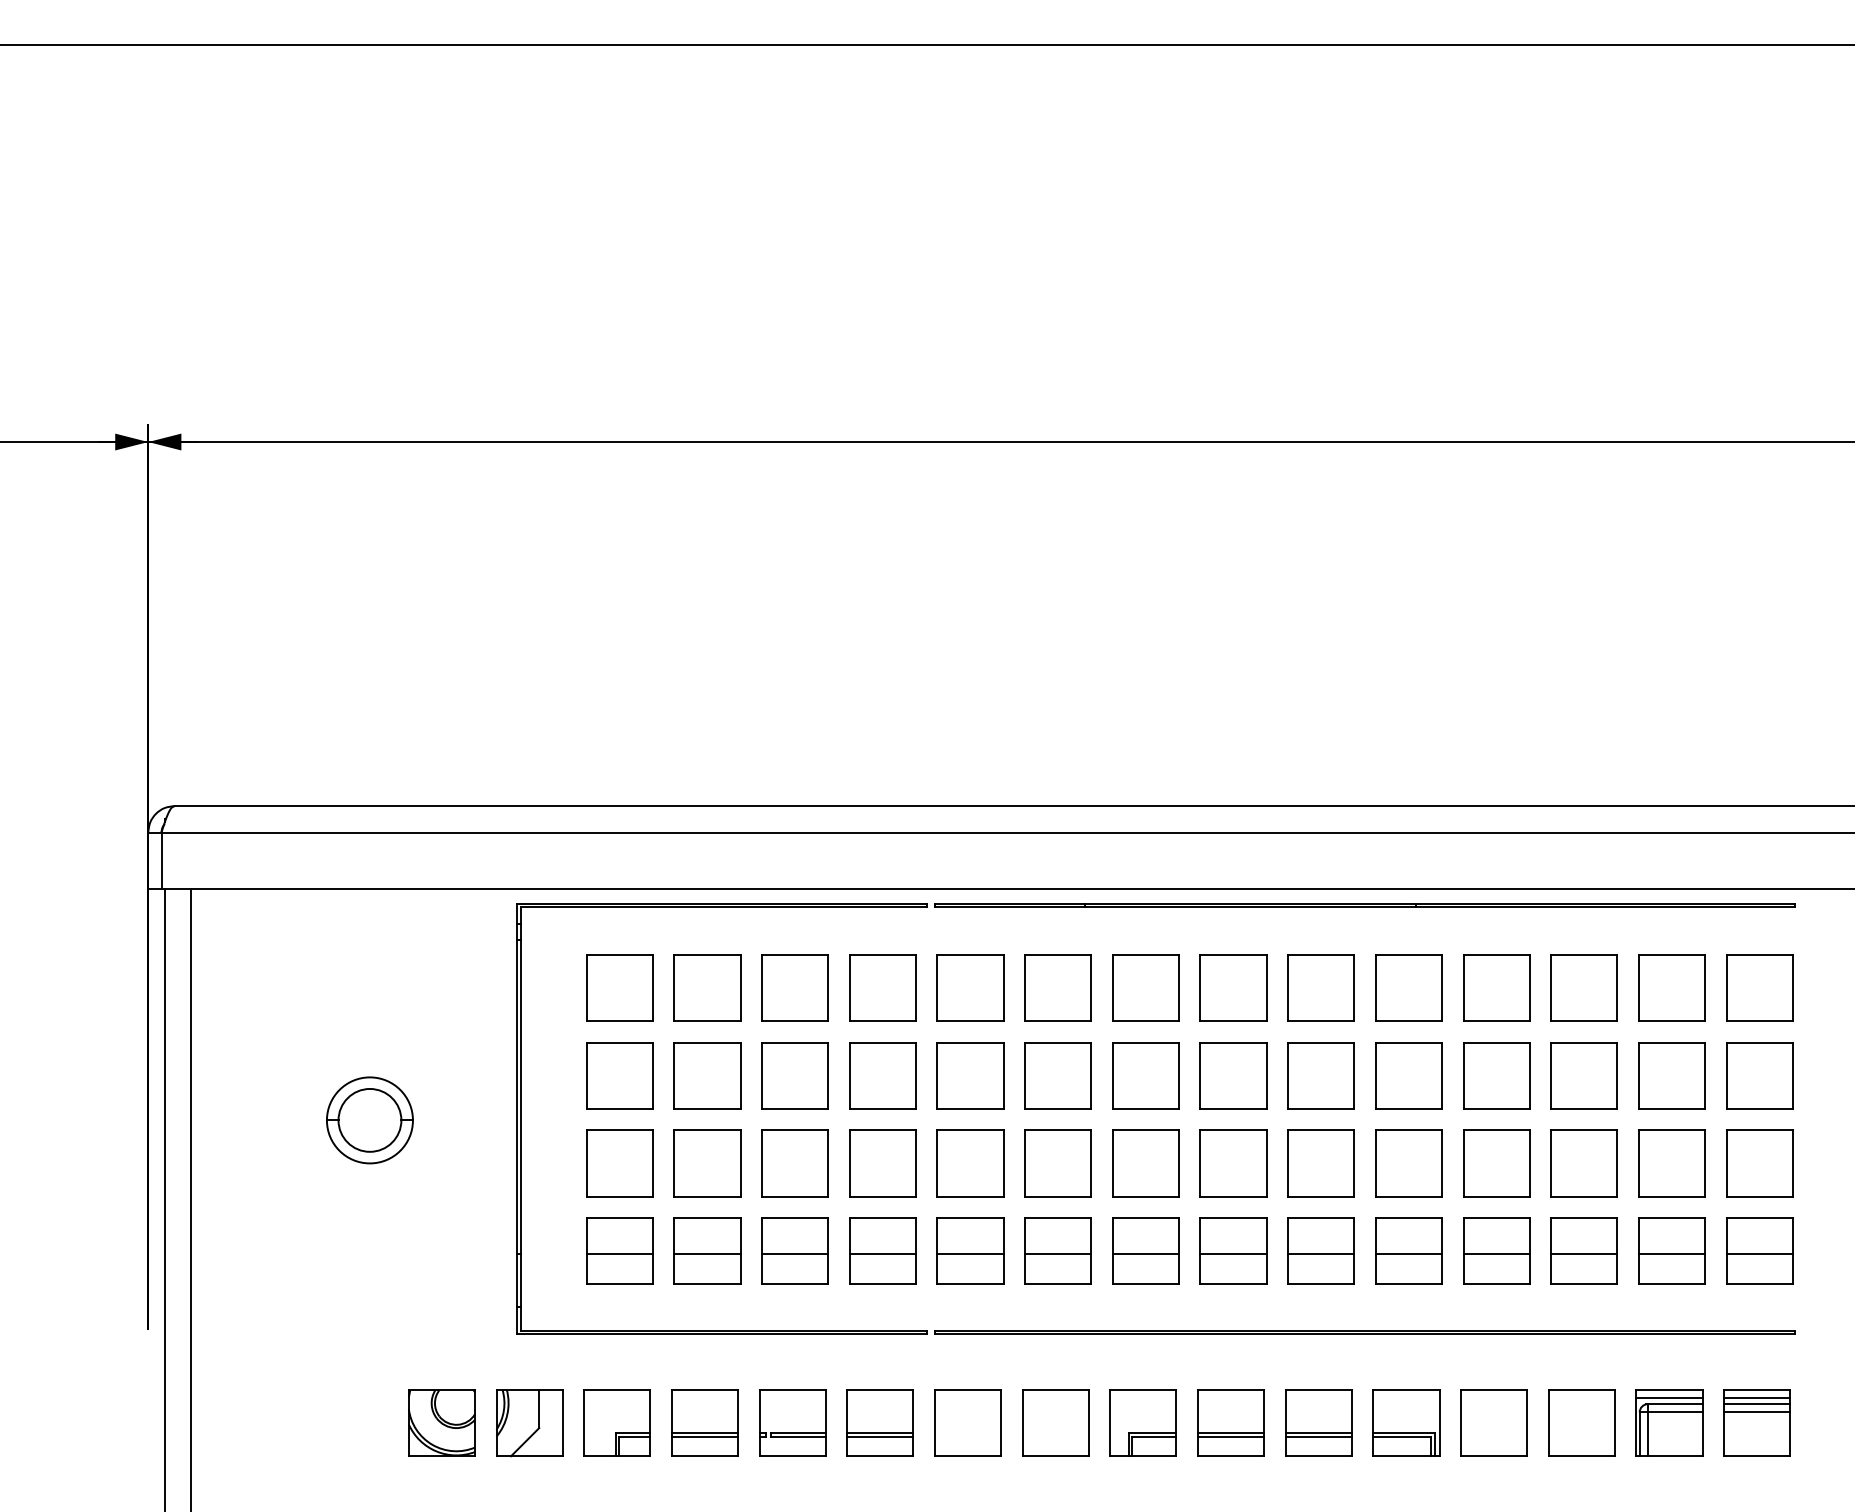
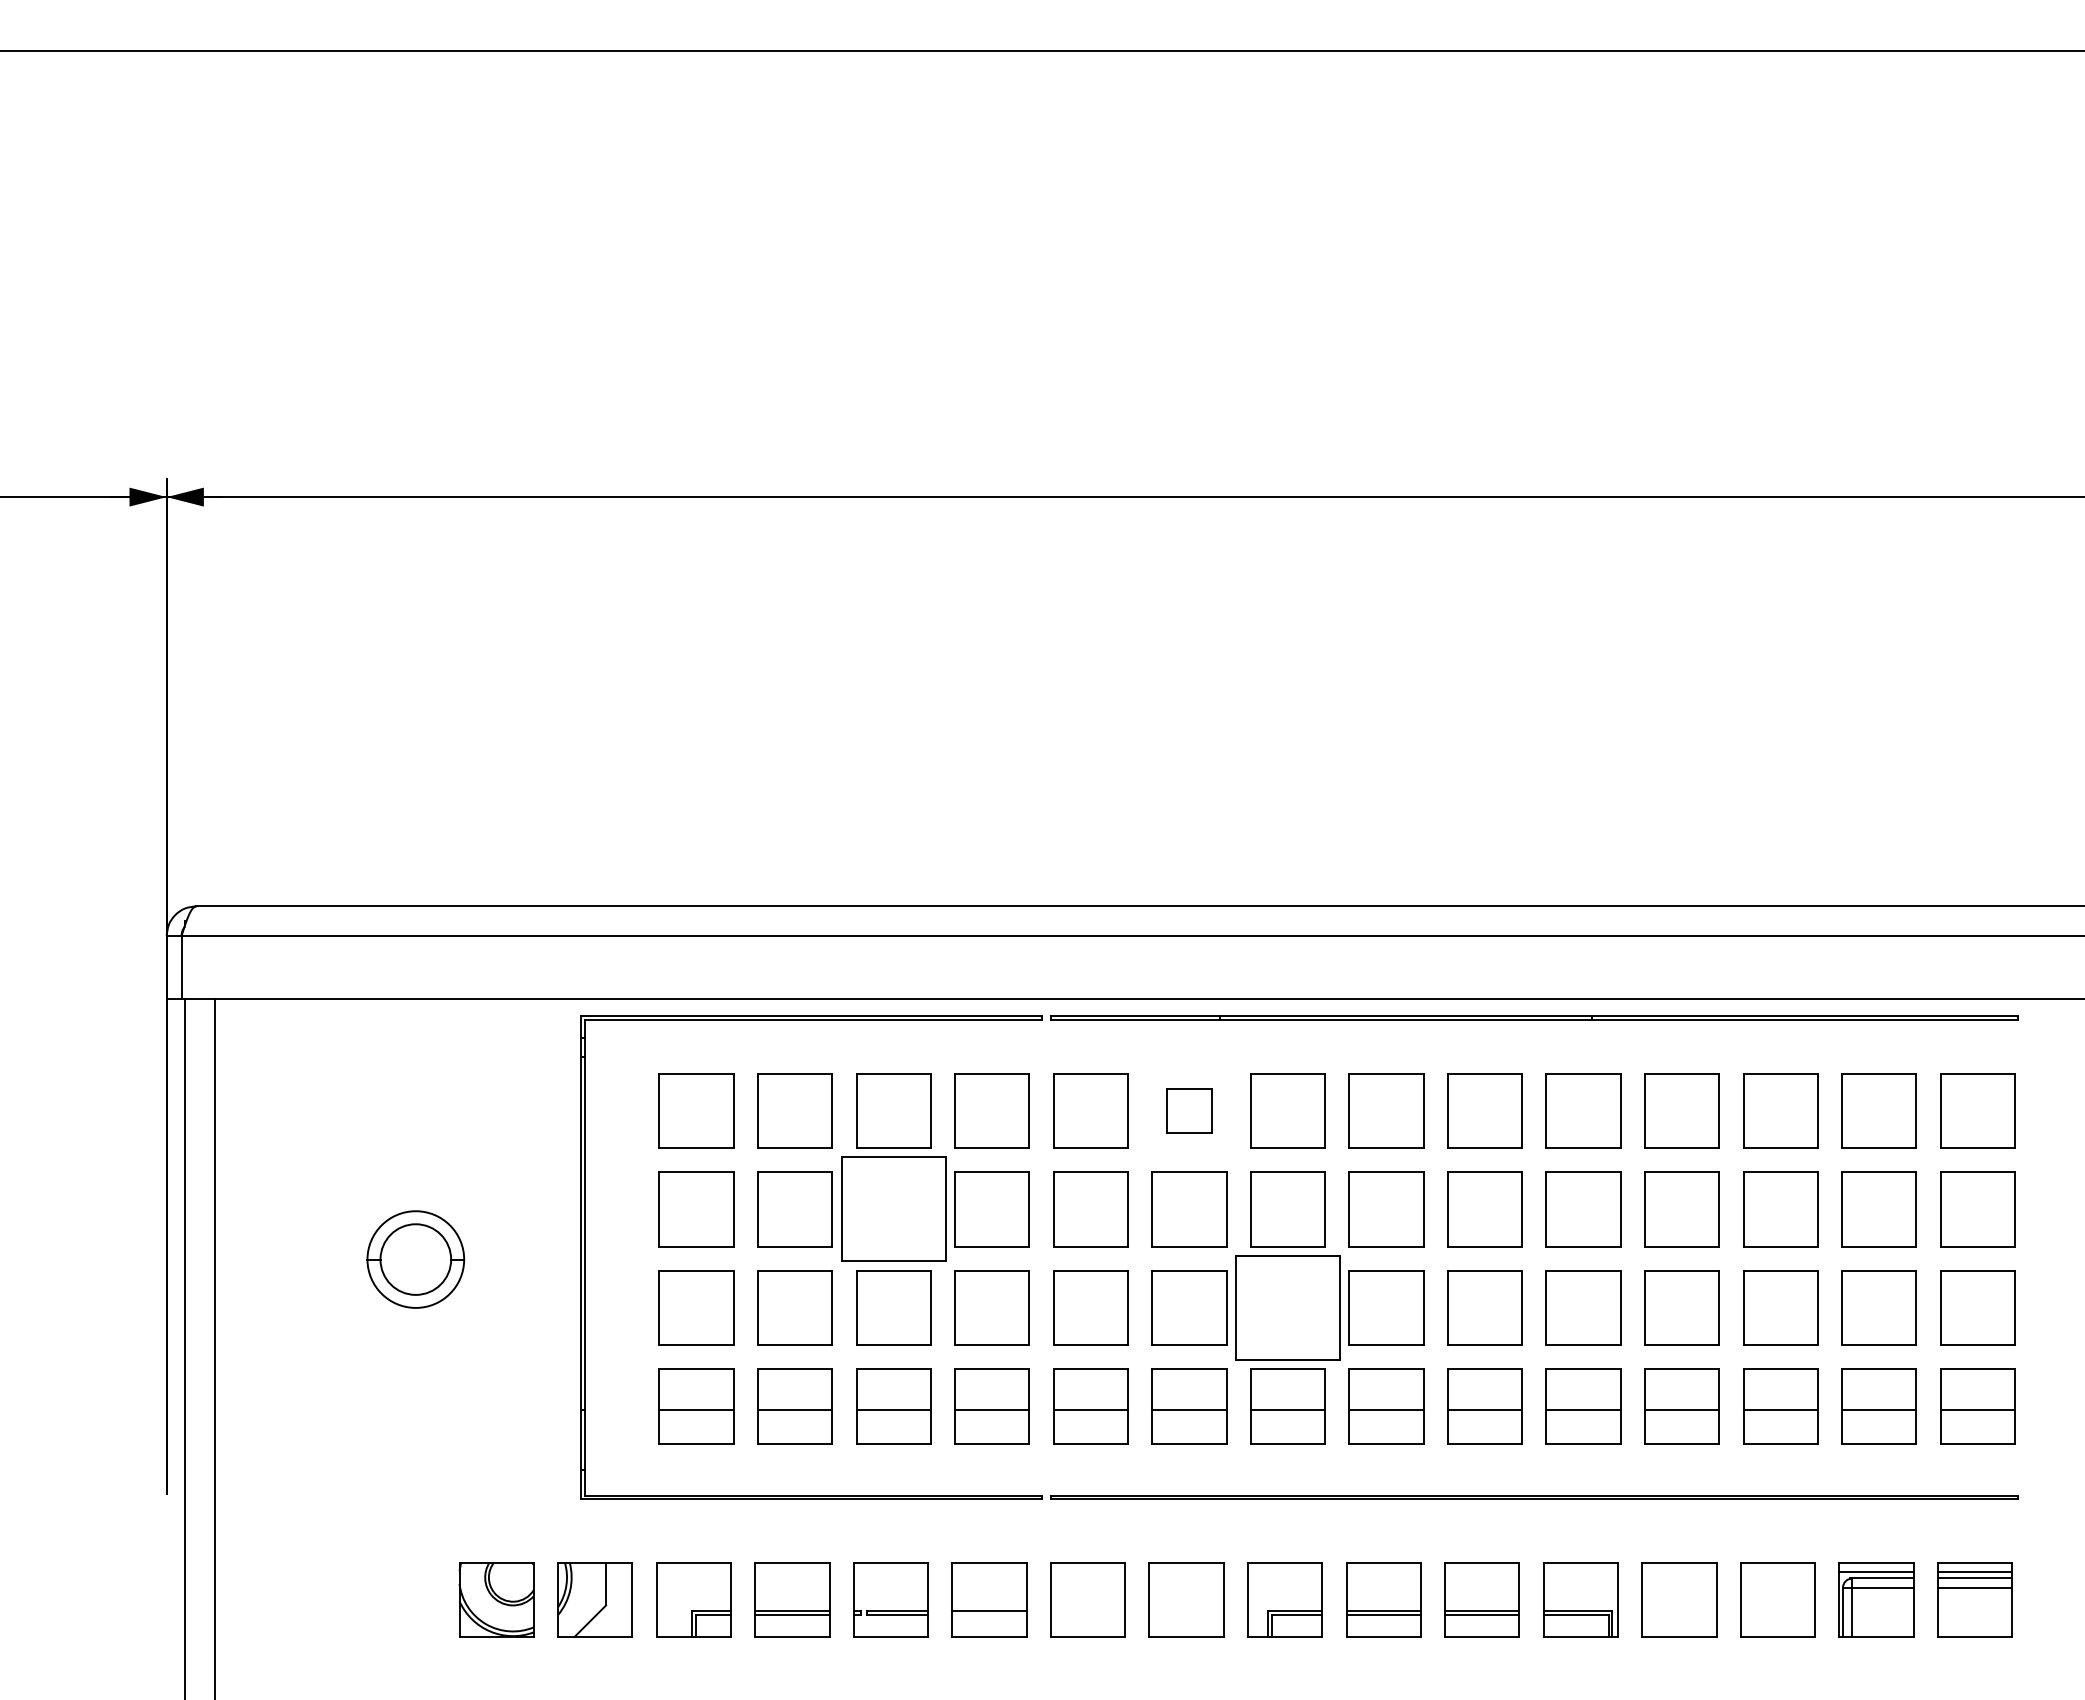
part: (1058, 987) -> (1189, 1110), size x0.6
part: (794, 1075) -> (893, 1209), size x1.4
part: (1145, 1163) -> (1287, 1307), size x1.4
line: (880, 1436) -> (989, 1614), removed

